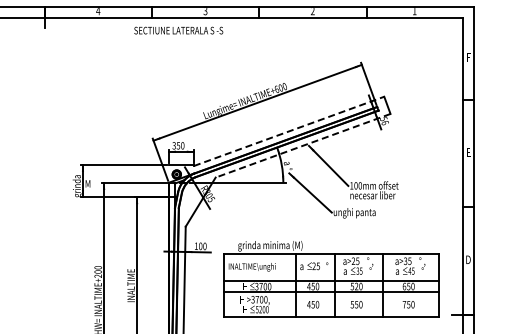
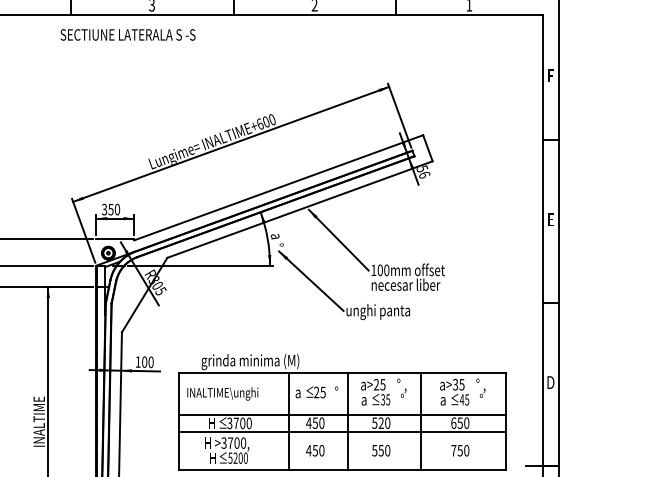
text: (178, 30) -> (127, 34), moved
line: (289, 131) -> (279, 187), dashed -> solid
line: (302, 145) -> (299, 209), dashed -> solid

